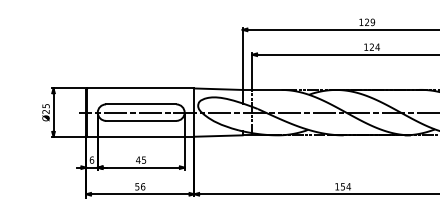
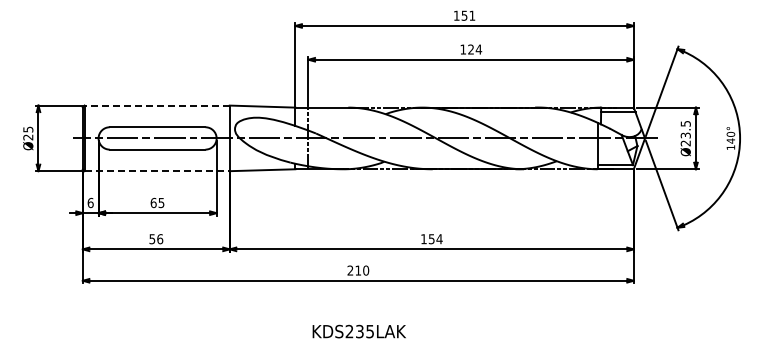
text: (370, 22) -> (468, 15), 129 -> 151
line: (141, 88) -> (157, 105), solid -> dashed
line: (141, 136) -> (157, 171), solid -> dashed
text: (138, 159) -> (153, 202), 45 -> 65

